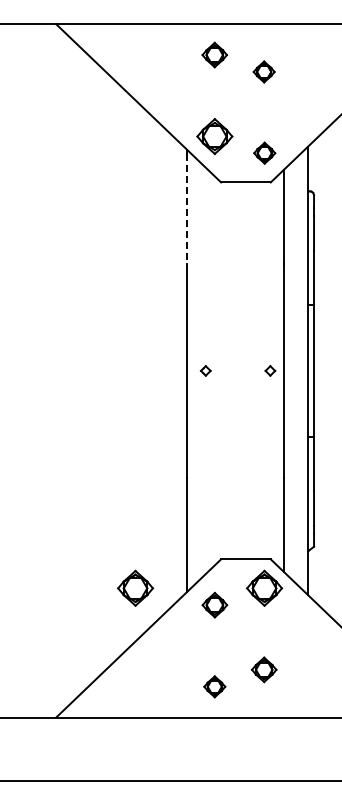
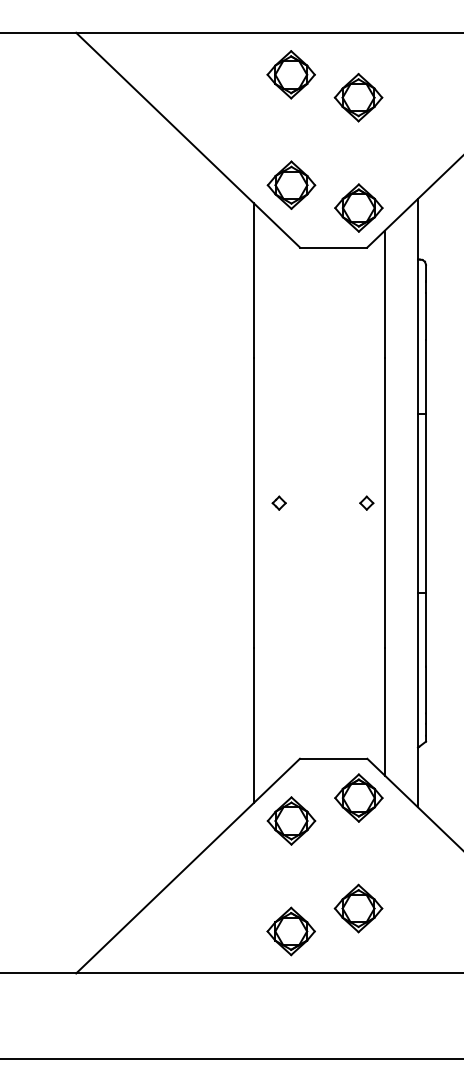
part: (214, 54) -> (291, 73), size x1.43
part: (263, 71) -> (357, 97), size x1.67
part: (264, 152) -> (358, 206), size x1.67
line: (186, 209) -> (253, 284), dashed -> solid
part: (135, 587) -> (183, 796), removed
part: (214, 604) -> (291, 819), size x1.43
part: (263, 669) -> (357, 908), size x1.43
part: (214, 686) -> (291, 931), size x1.67

